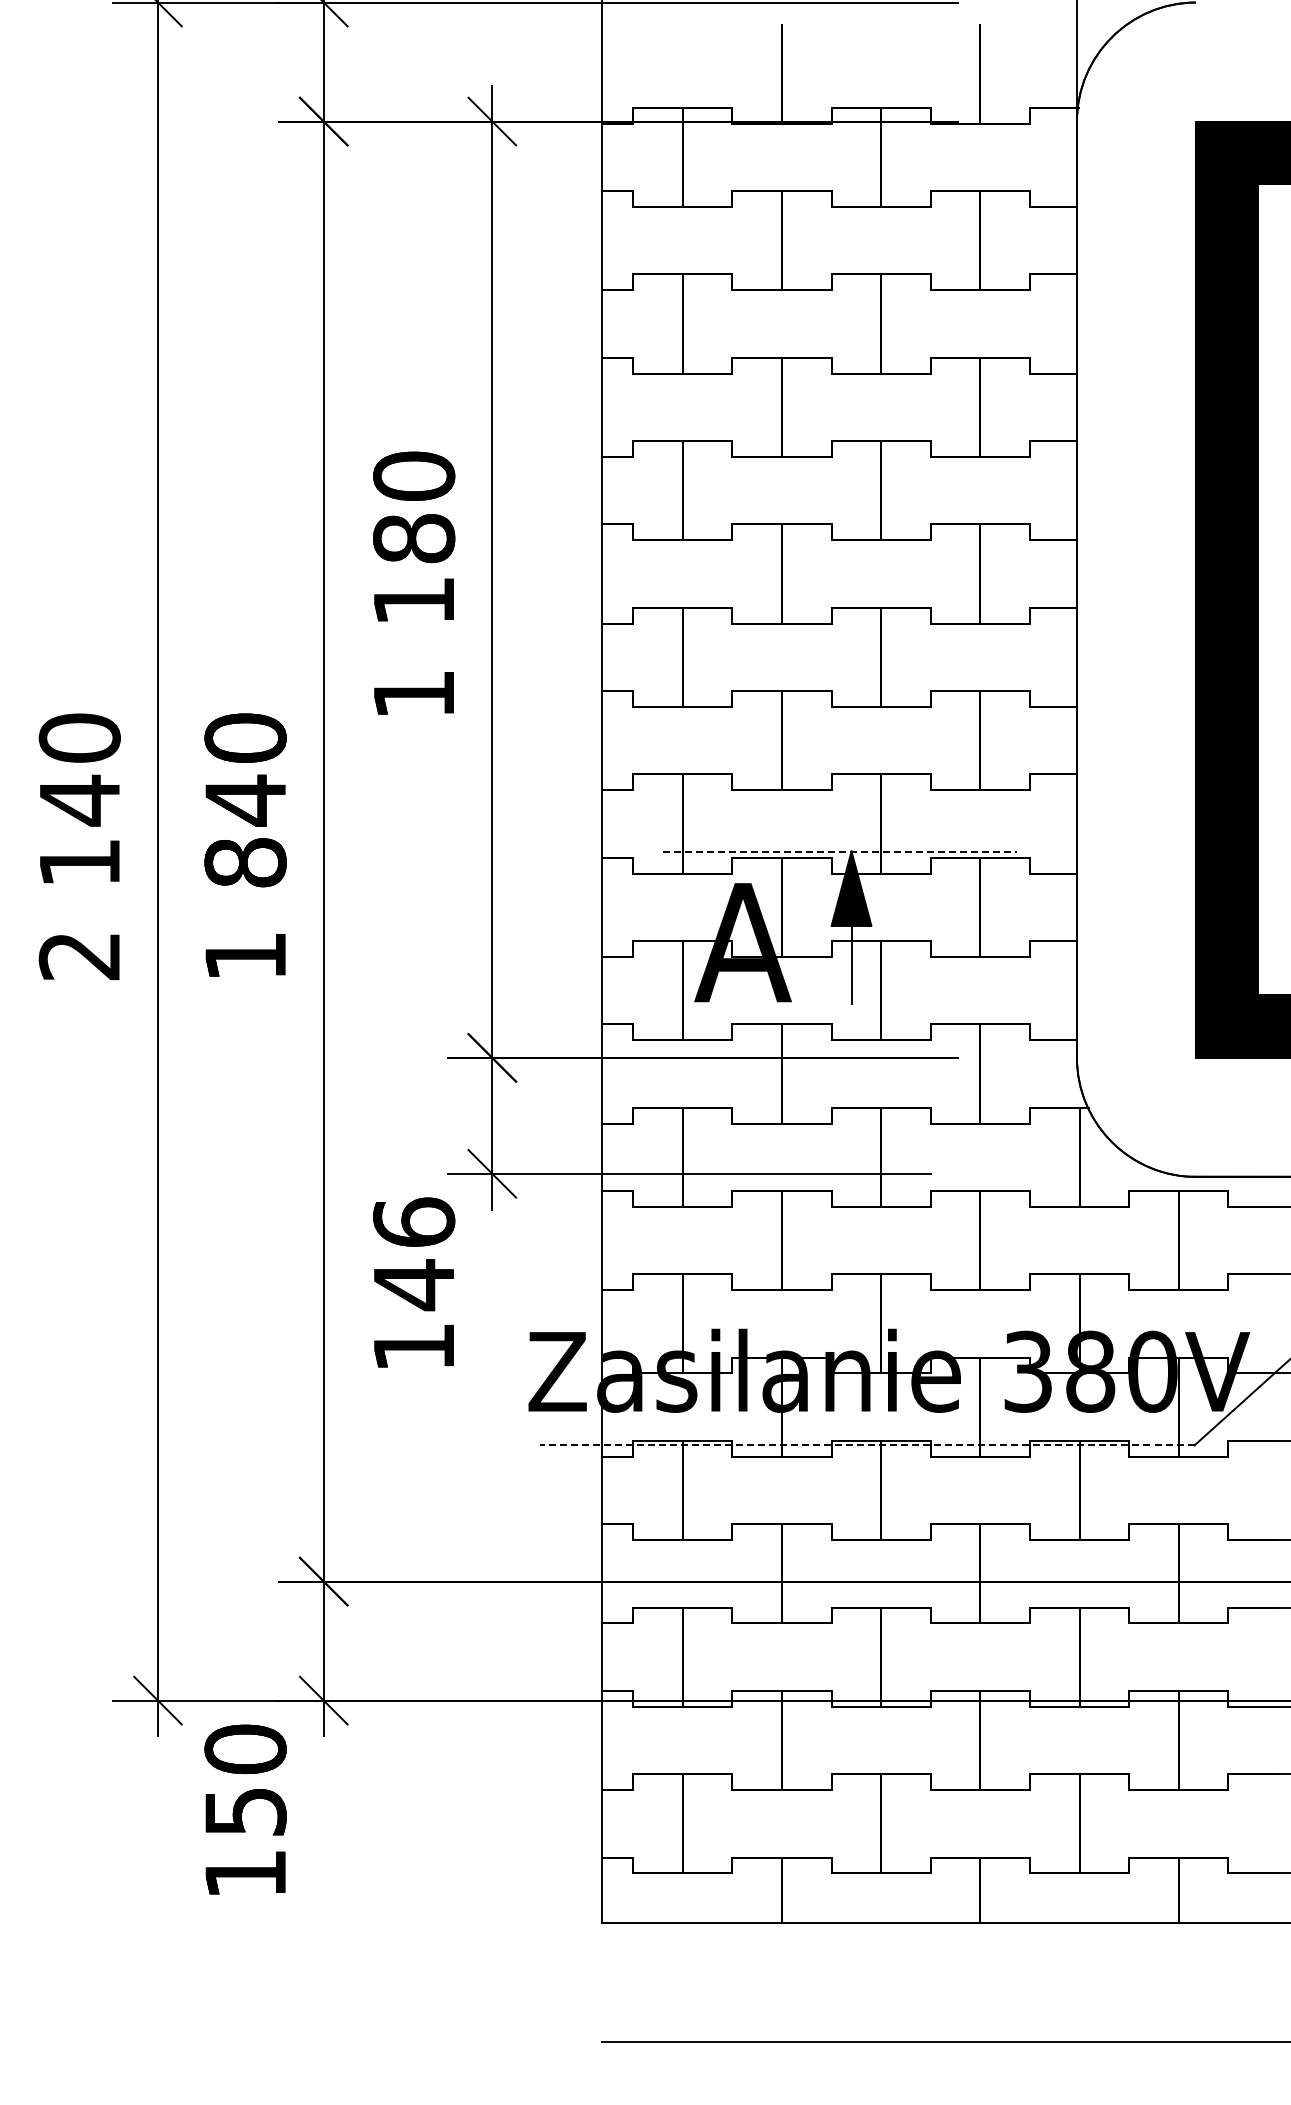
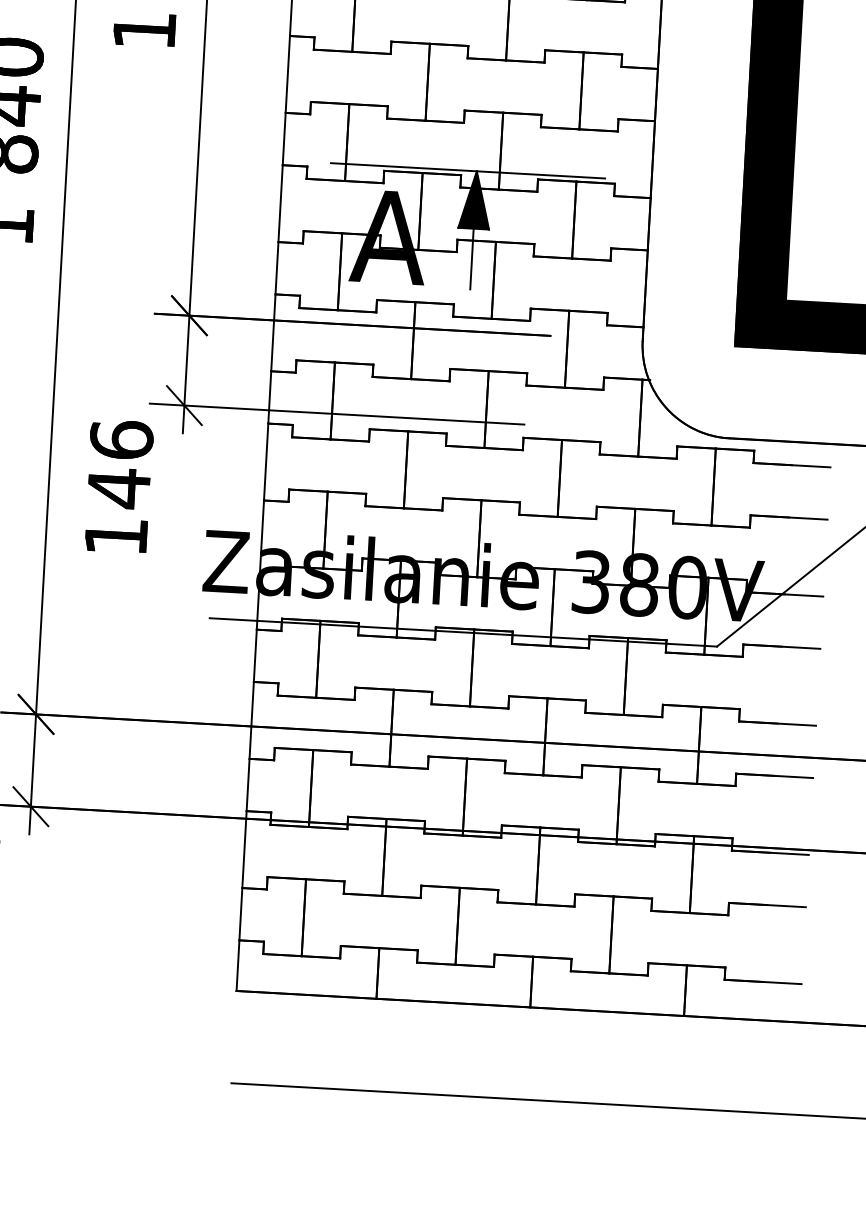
line: (840, 851) -> (468, 170), dashed -> solid
line: (866, 1445) -> (462, 632), dashed -> solid

